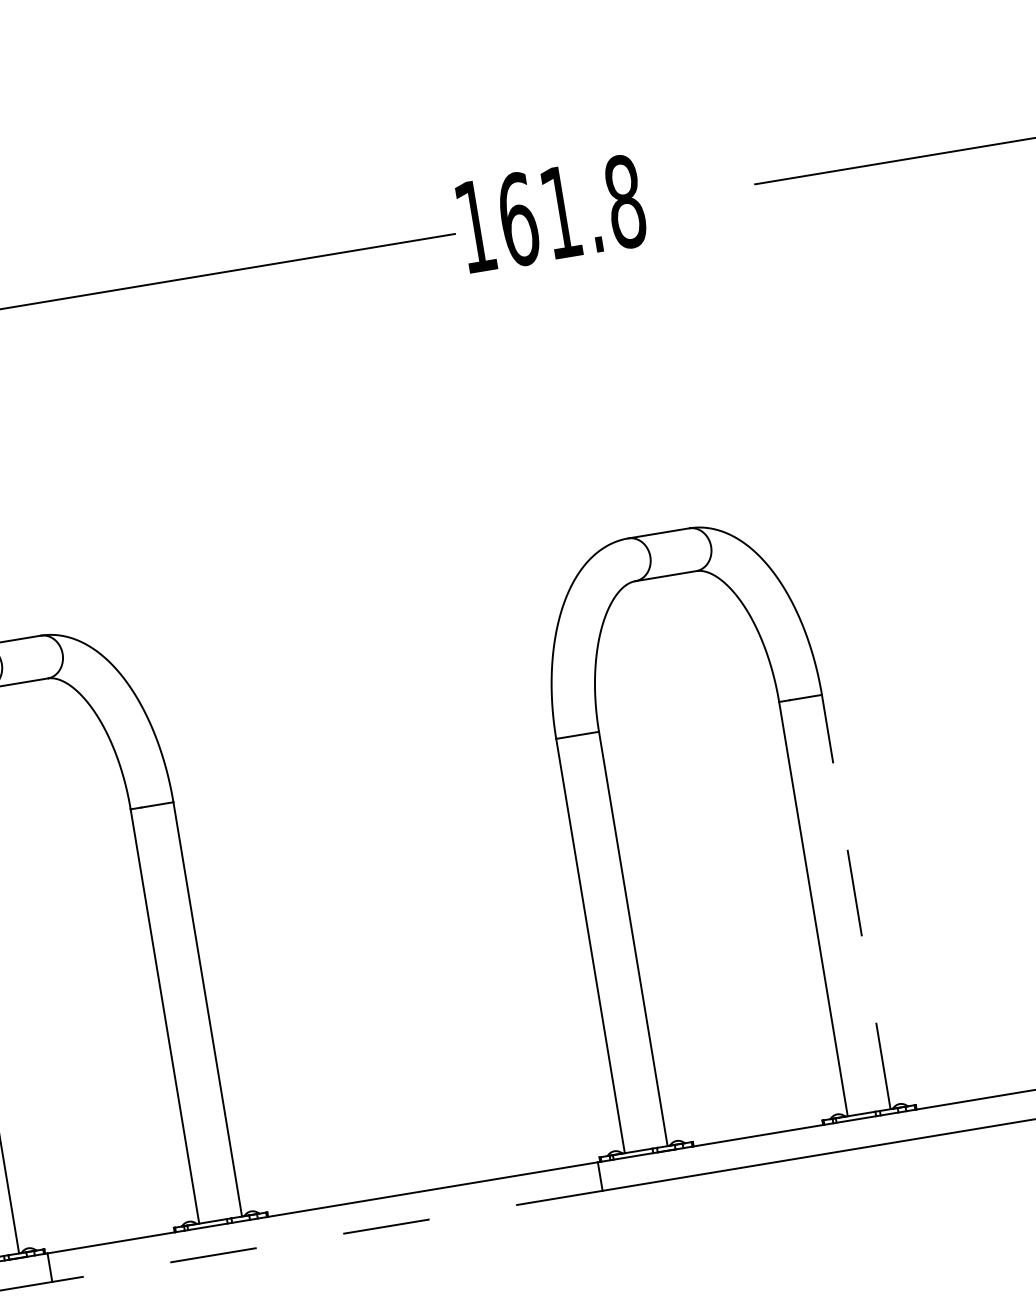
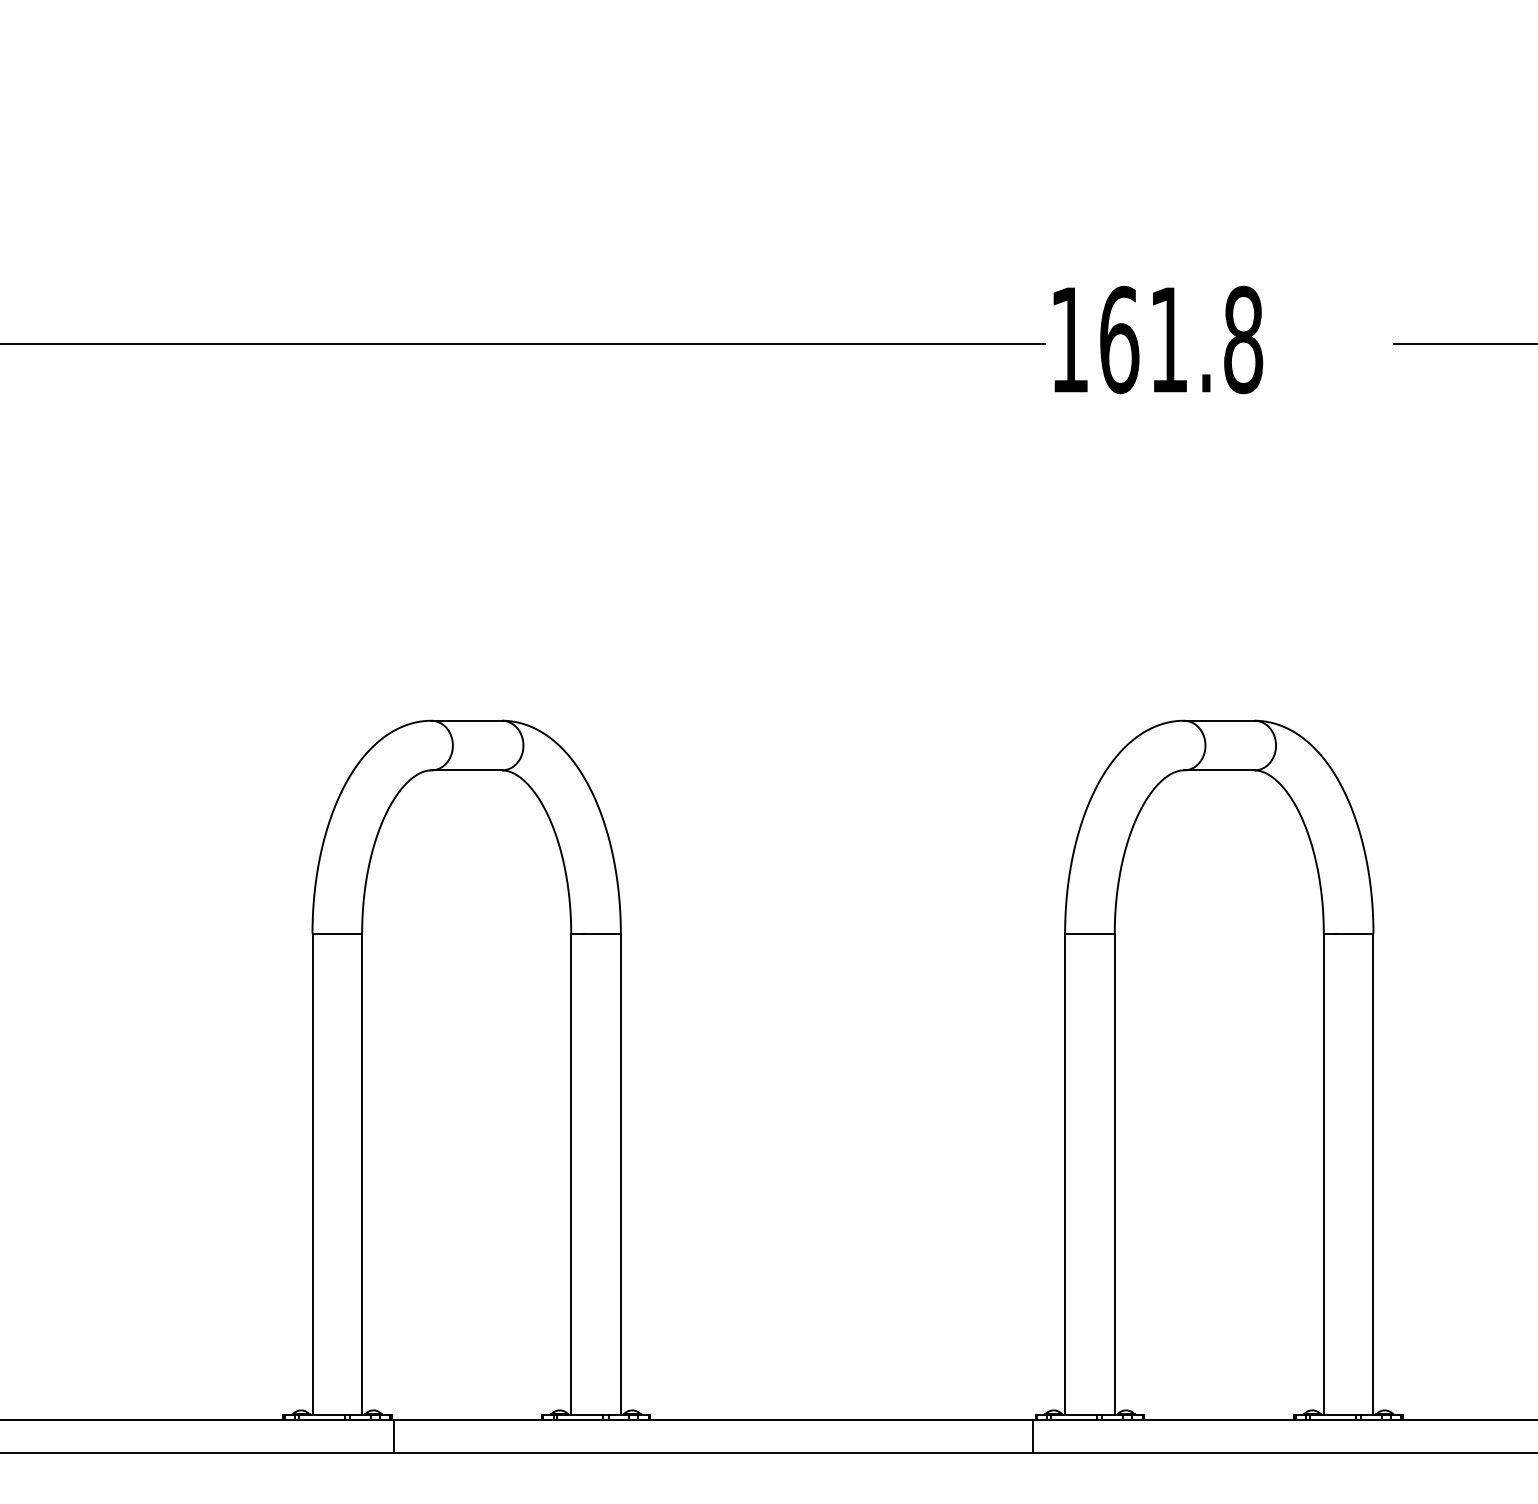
line: (856, 901) -> (1373, 1173), dashed -> solid
line: (327, 1236) -> (713, 1452), dashed -> solid

